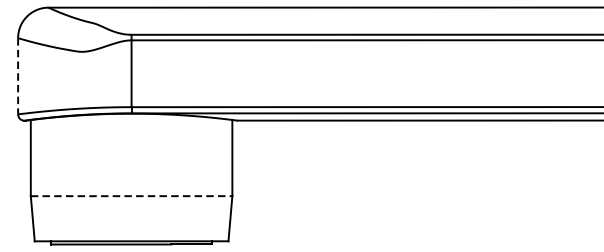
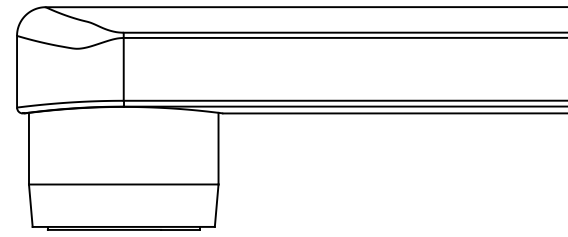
line: (18, 76) -> (17, 71), dashed -> solid
line: (131, 196) -> (123, 184), dashed -> solid

